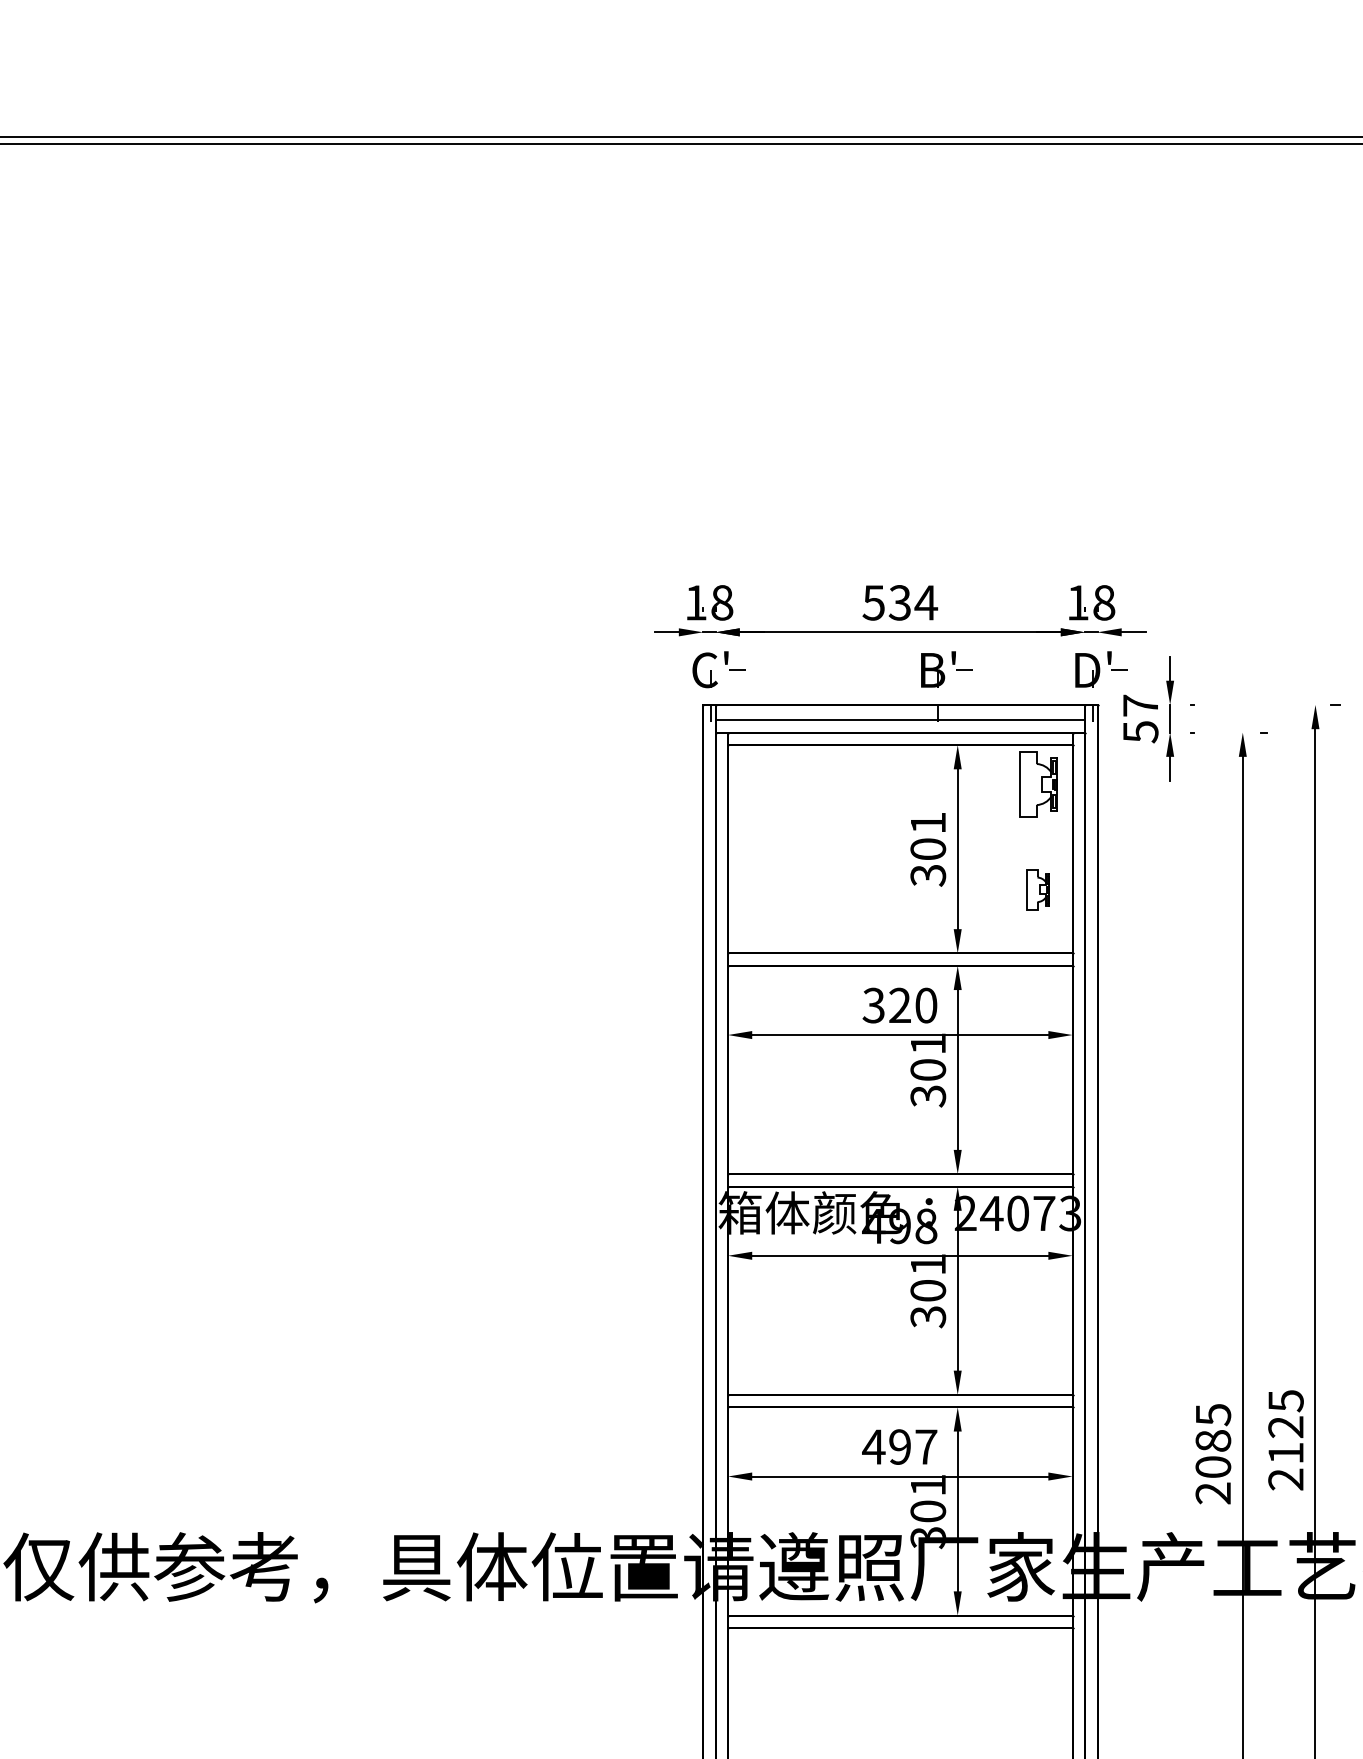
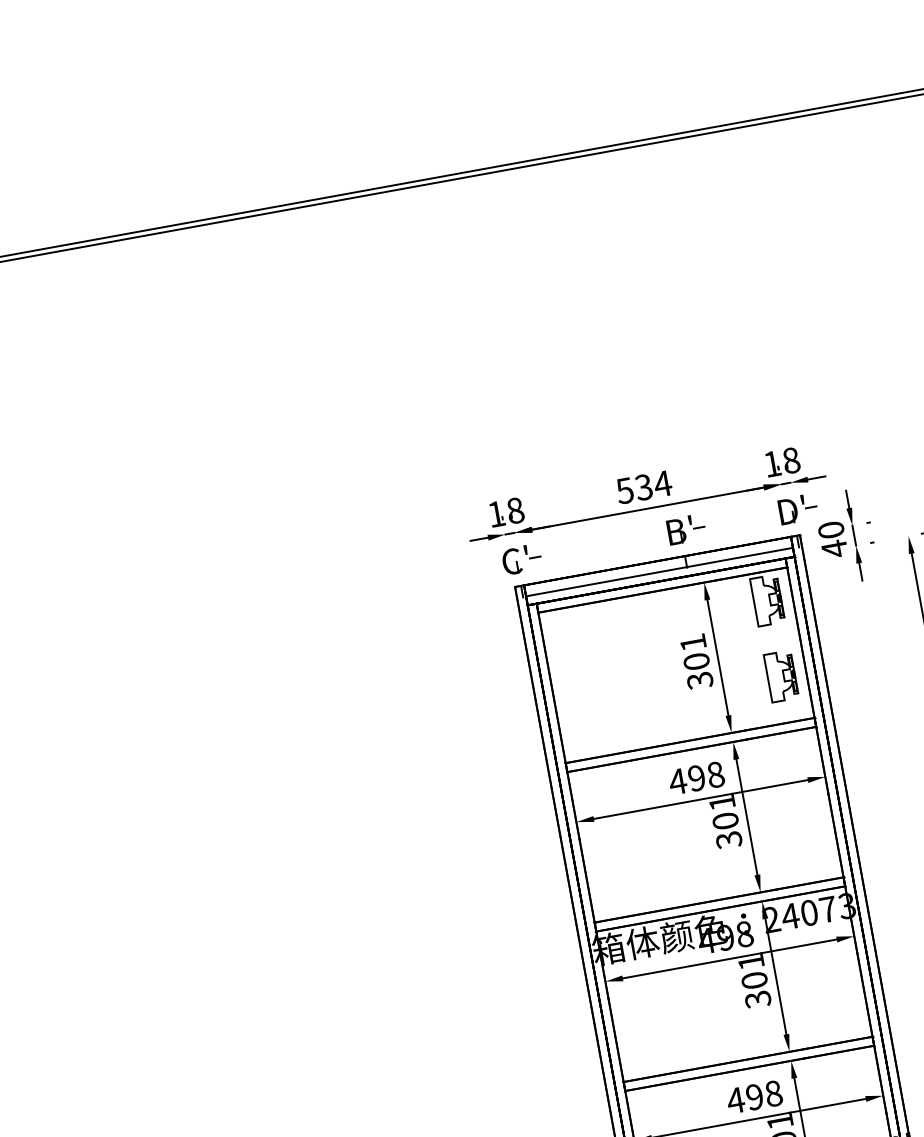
text: (1140, 718) -> (832, 539), 57 -> 40
part: (1038, 889) -> (781, 676), size x1.67
text: (899, 1005) -> (696, 778), 320 -> 498
text: (926, 1446) -> (773, 1093), 497 -> 498

